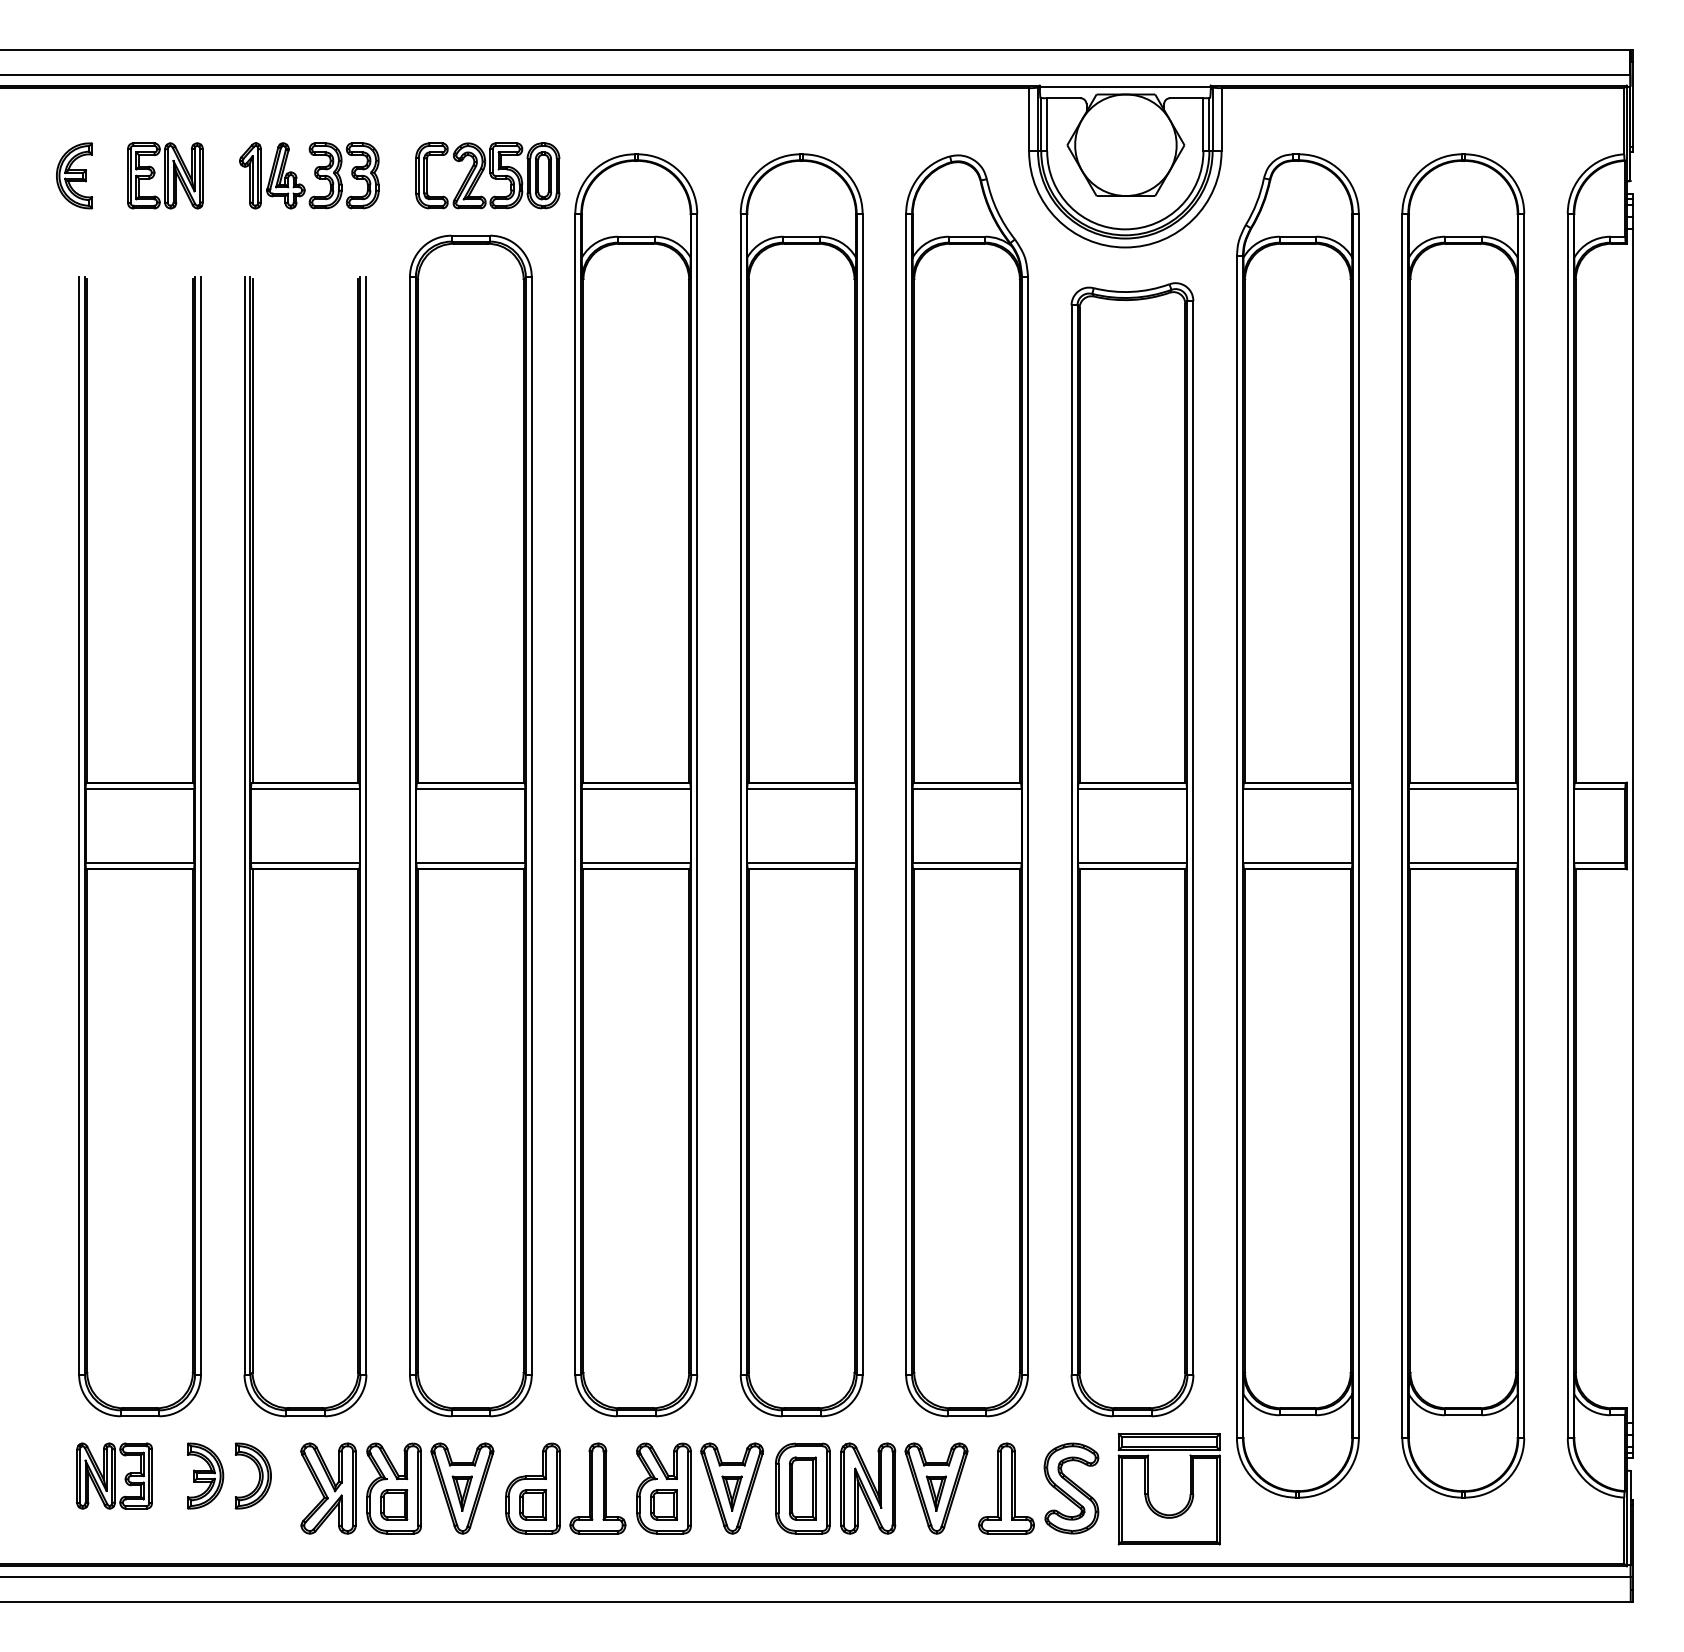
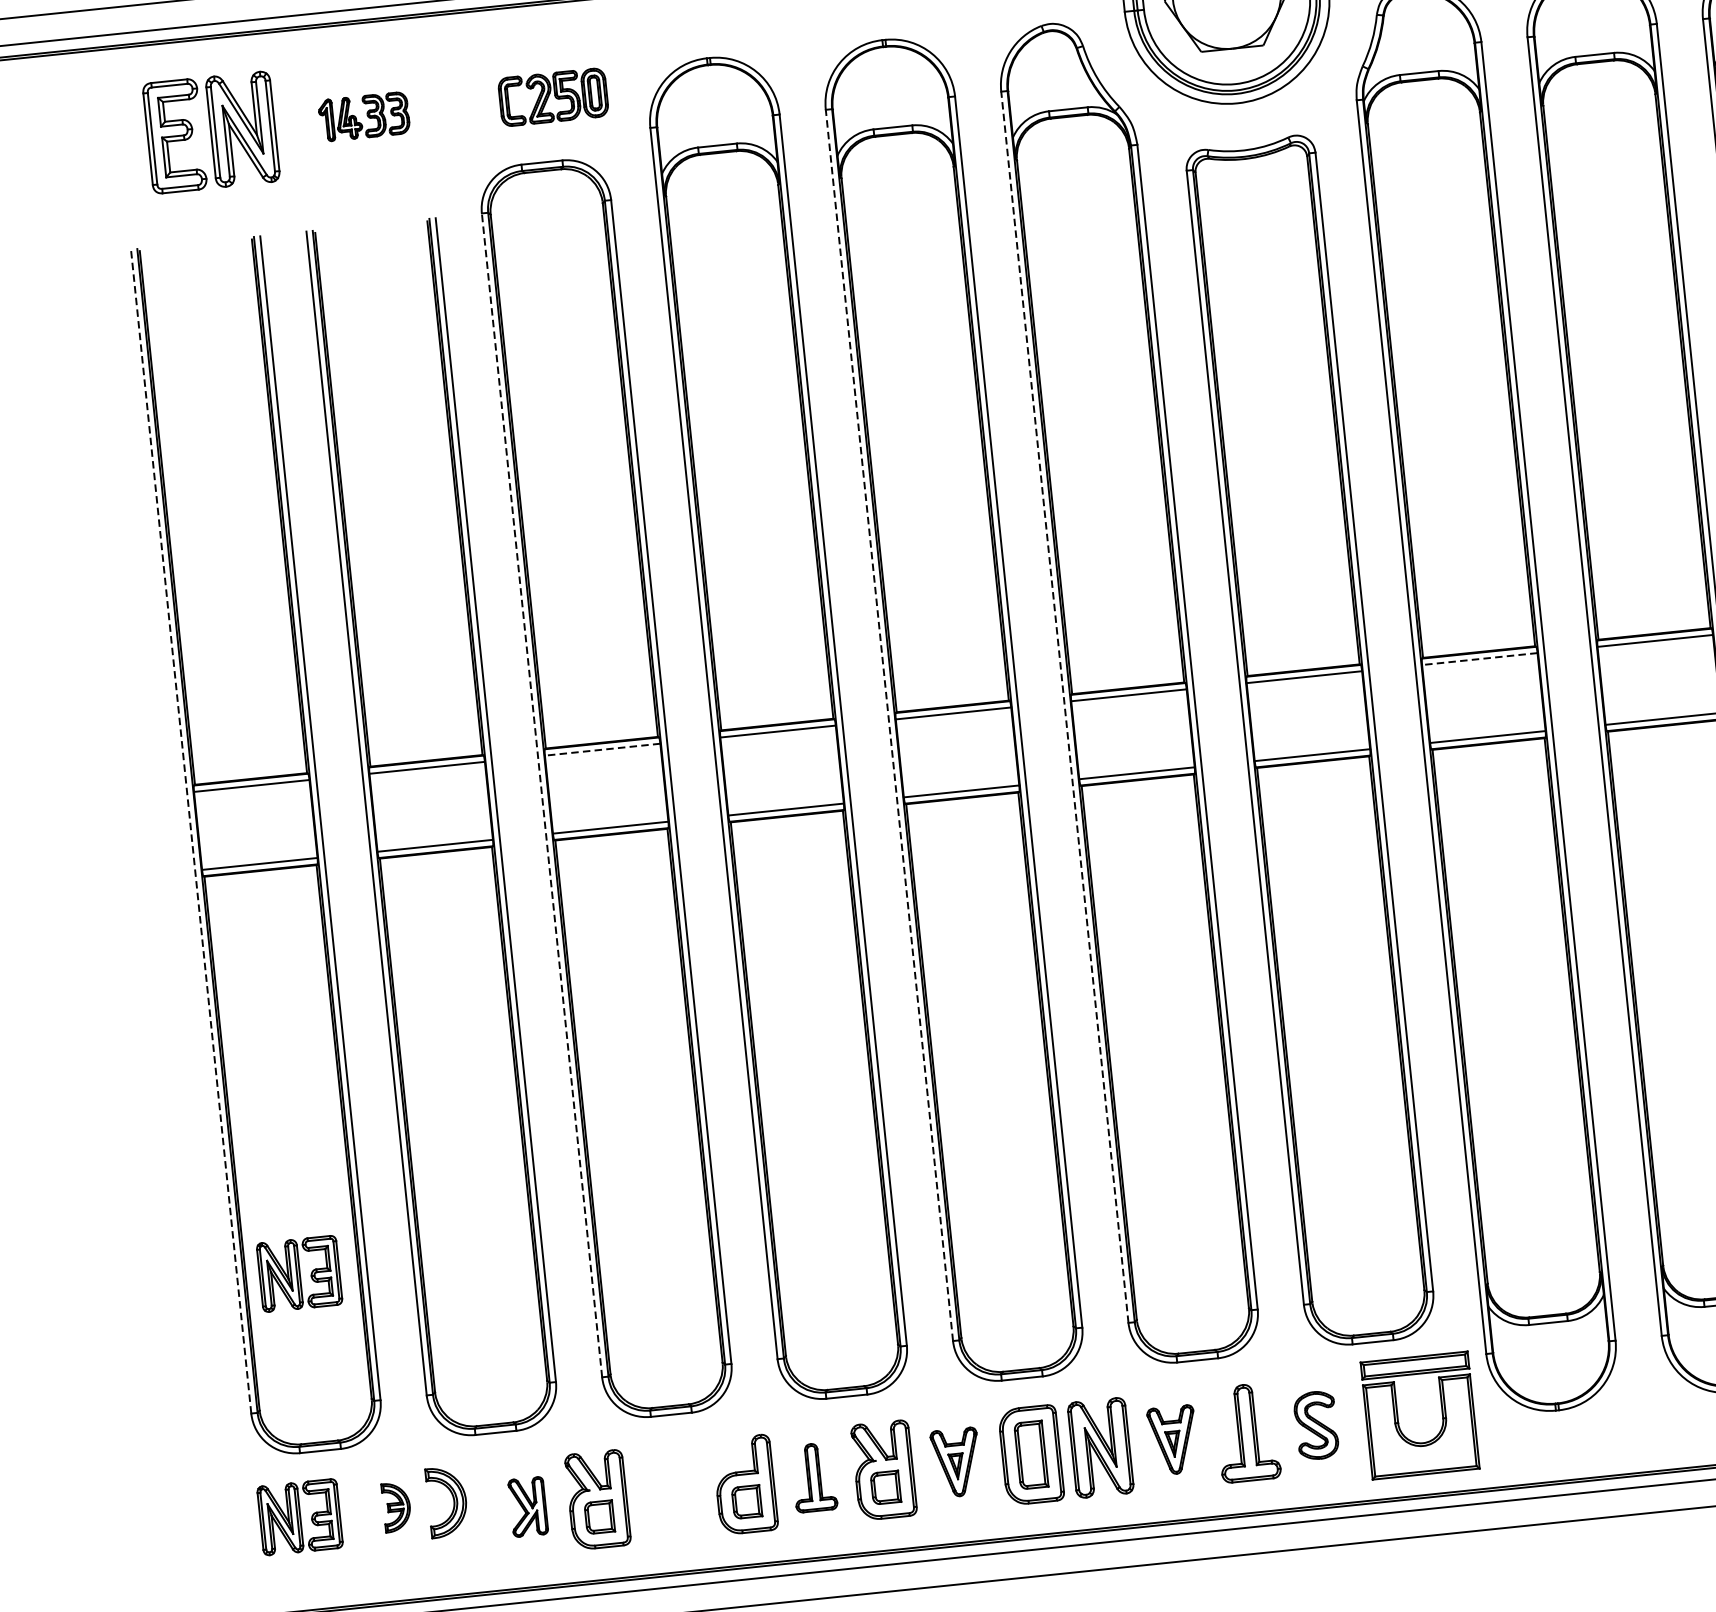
part: (74, 175) -> (114, 142), removed
part: (165, 175) -> (211, 132), size x1.6
part: (309, 175) -> (364, 116), size x0.6
part: (487, 175) -> (553, 96), size x0.7
line: (470, 789) -> (602, 750), solid -> dashed
line: (1297, 789) -> (1479, 659), solid -> dashed
line: (740, 793) -> (889, 724), solid -> dashed
line: (906, 793) -> (1065, 706), solid -> dashed
line: (79, 826) -> (191, 832), solid -> dashed
line: (409, 826) -> (541, 795), solid -> dashed
part: (137, 1248) -> (299, 1273), added
part: (205, 1475) -> (396, 1506), size x0.7
part: (328, 1488) -> (528, 1506), size x0.6
part: (462, 1488) -> (670, 1492), removed
part: (597, 1488) -> (813, 1477), size x0.7
part: (731, 1488) -> (955, 1462), size x0.7
part: (936, 1488) -> (1173, 1440), size x0.7
part: (1071, 1488) -> (1316, 1425), size x0.7

